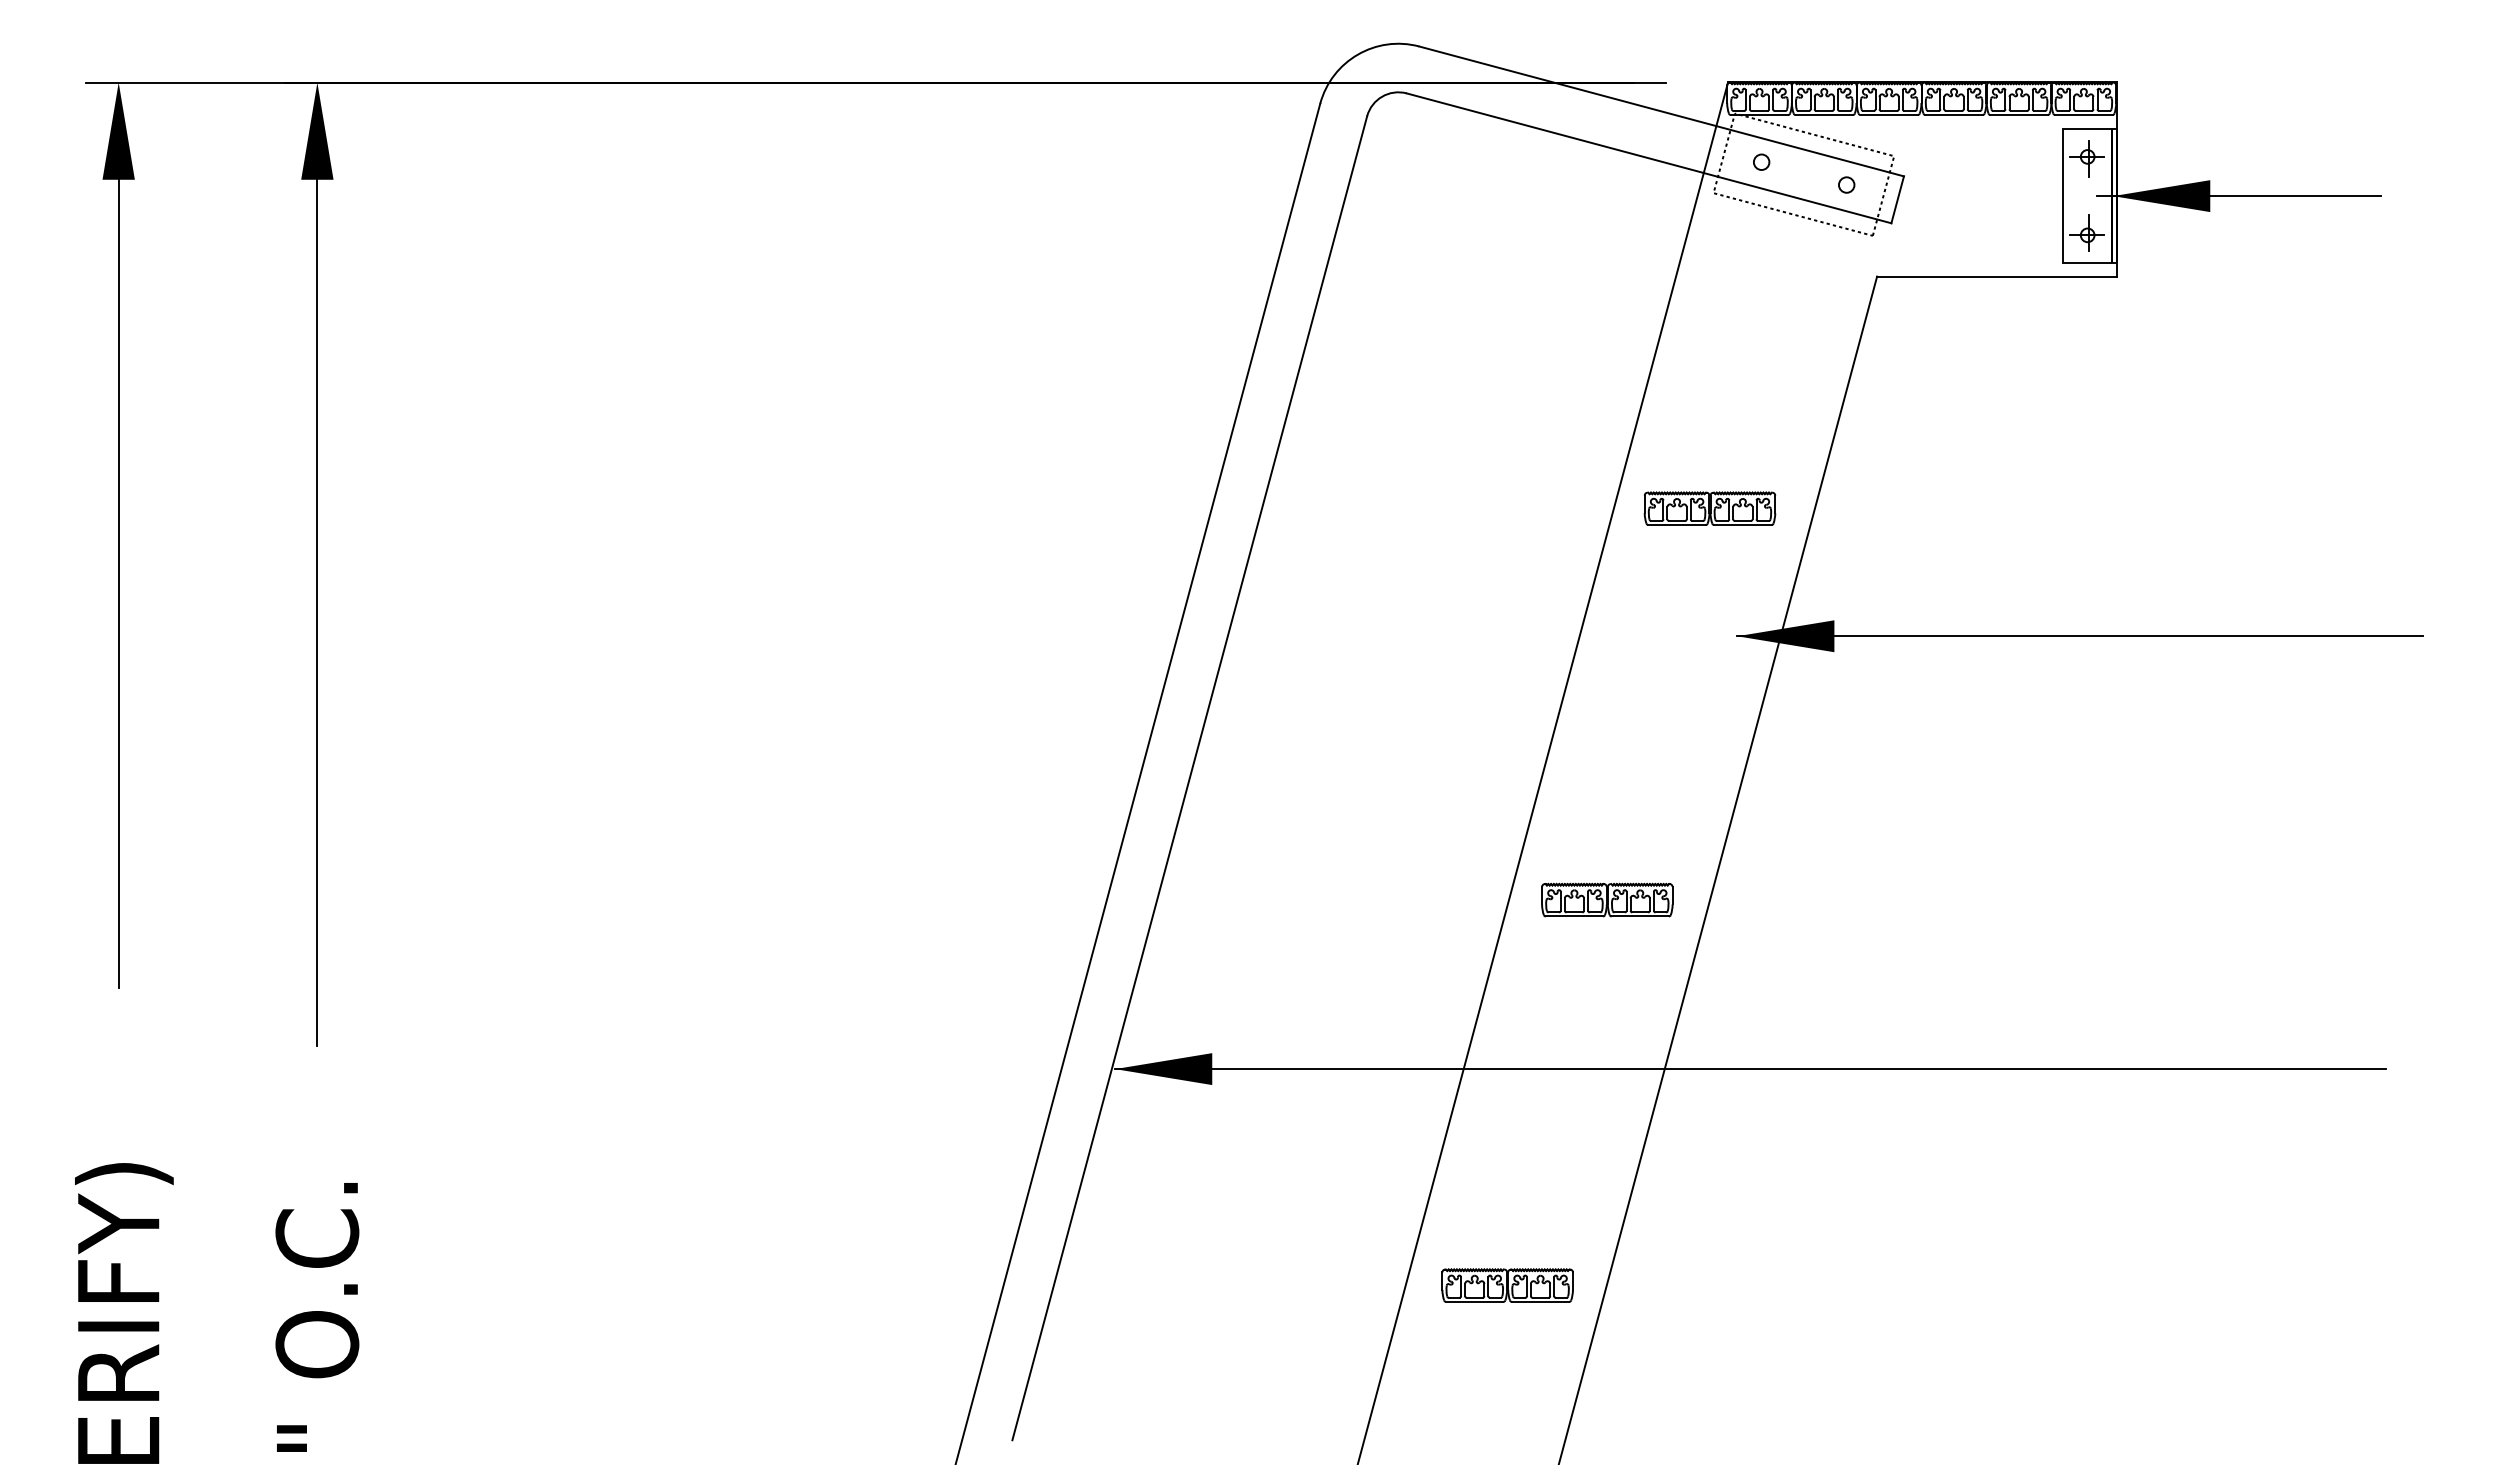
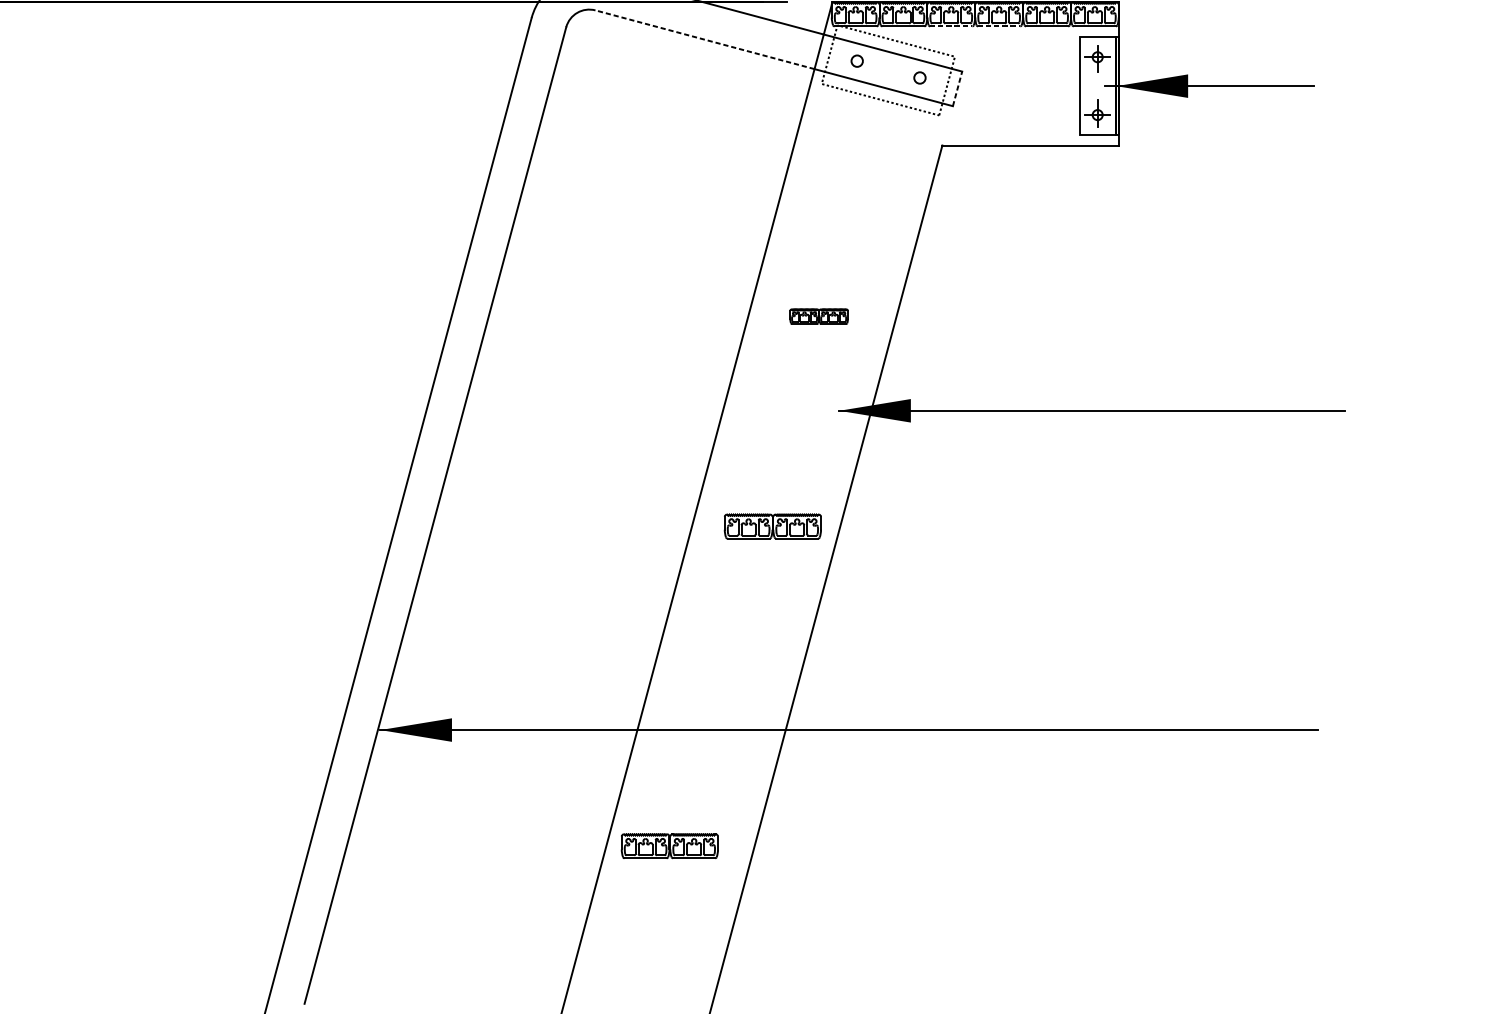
line: (1889, 115) -> (951, 26), solid -> dashed
line: (1954, 115) -> (999, 26), solid -> dashed
line: (1555, 133) -> (705, 39), solid -> dashed
line: (1897, 199) -> (957, 88), solid -> dashed
part: (1709, 508) -> (818, 316), size x0.6
part: (1607, 899) -> (773, 526), moved
part: (1507, 1285) -> (669, 846), moved

